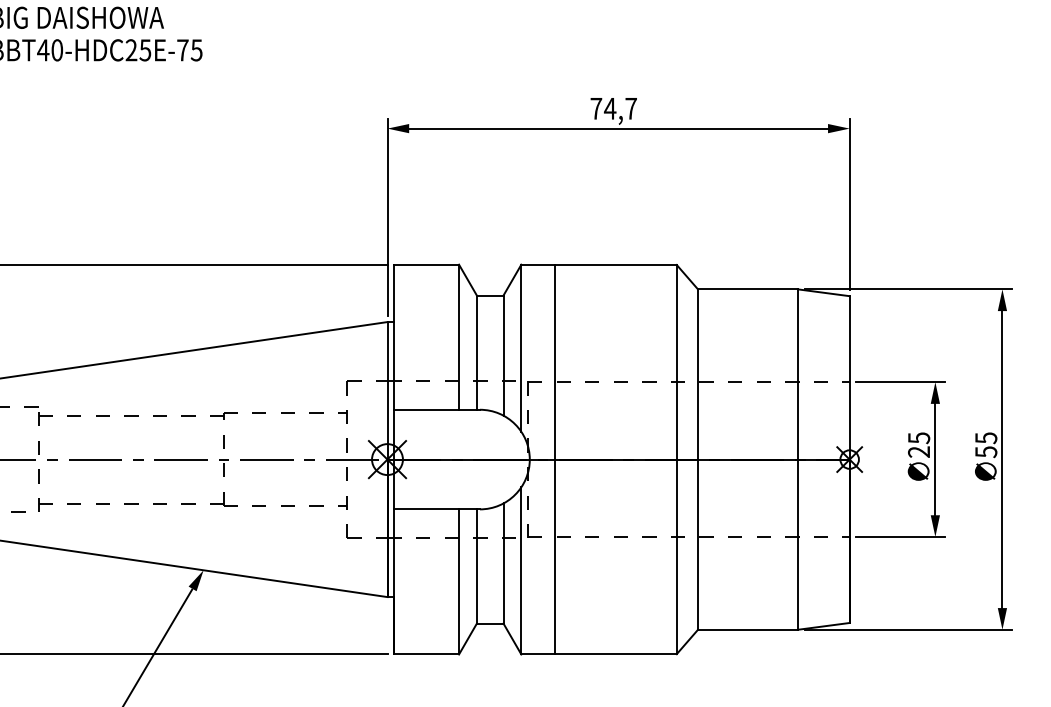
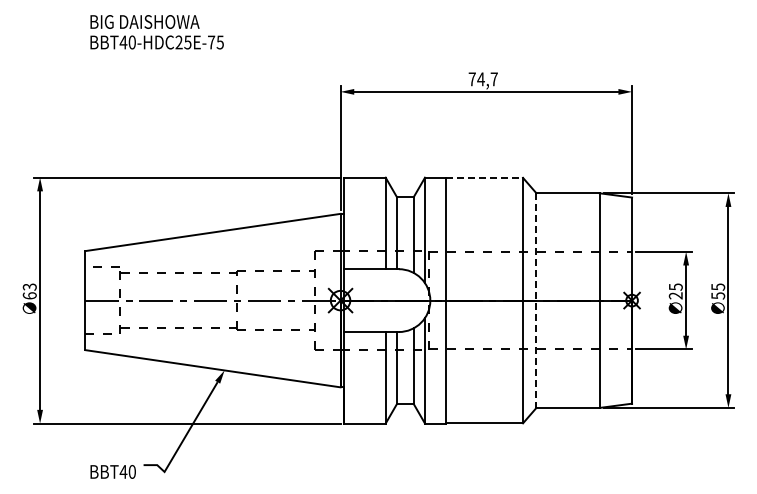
line: (615, 264) -> (484, 177), solid -> dashed
line: (698, 460) -> (536, 301), solid -> dashed

